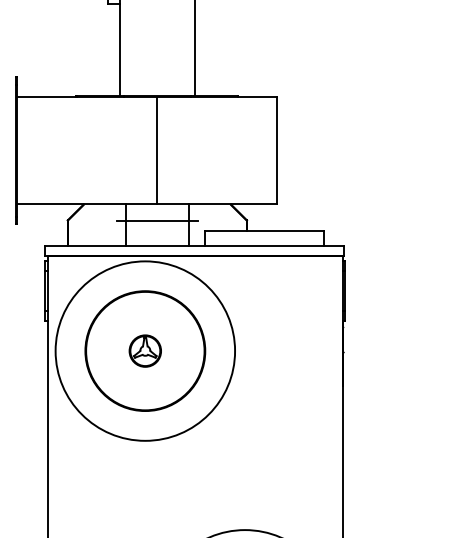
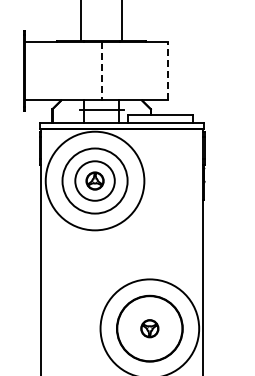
line: (277, 149) -> (167, 70), solid -> dashed
line: (157, 151) -> (101, 71), solid -> dashed
circle: (146, 350) -> (95, 180), size x0.6

